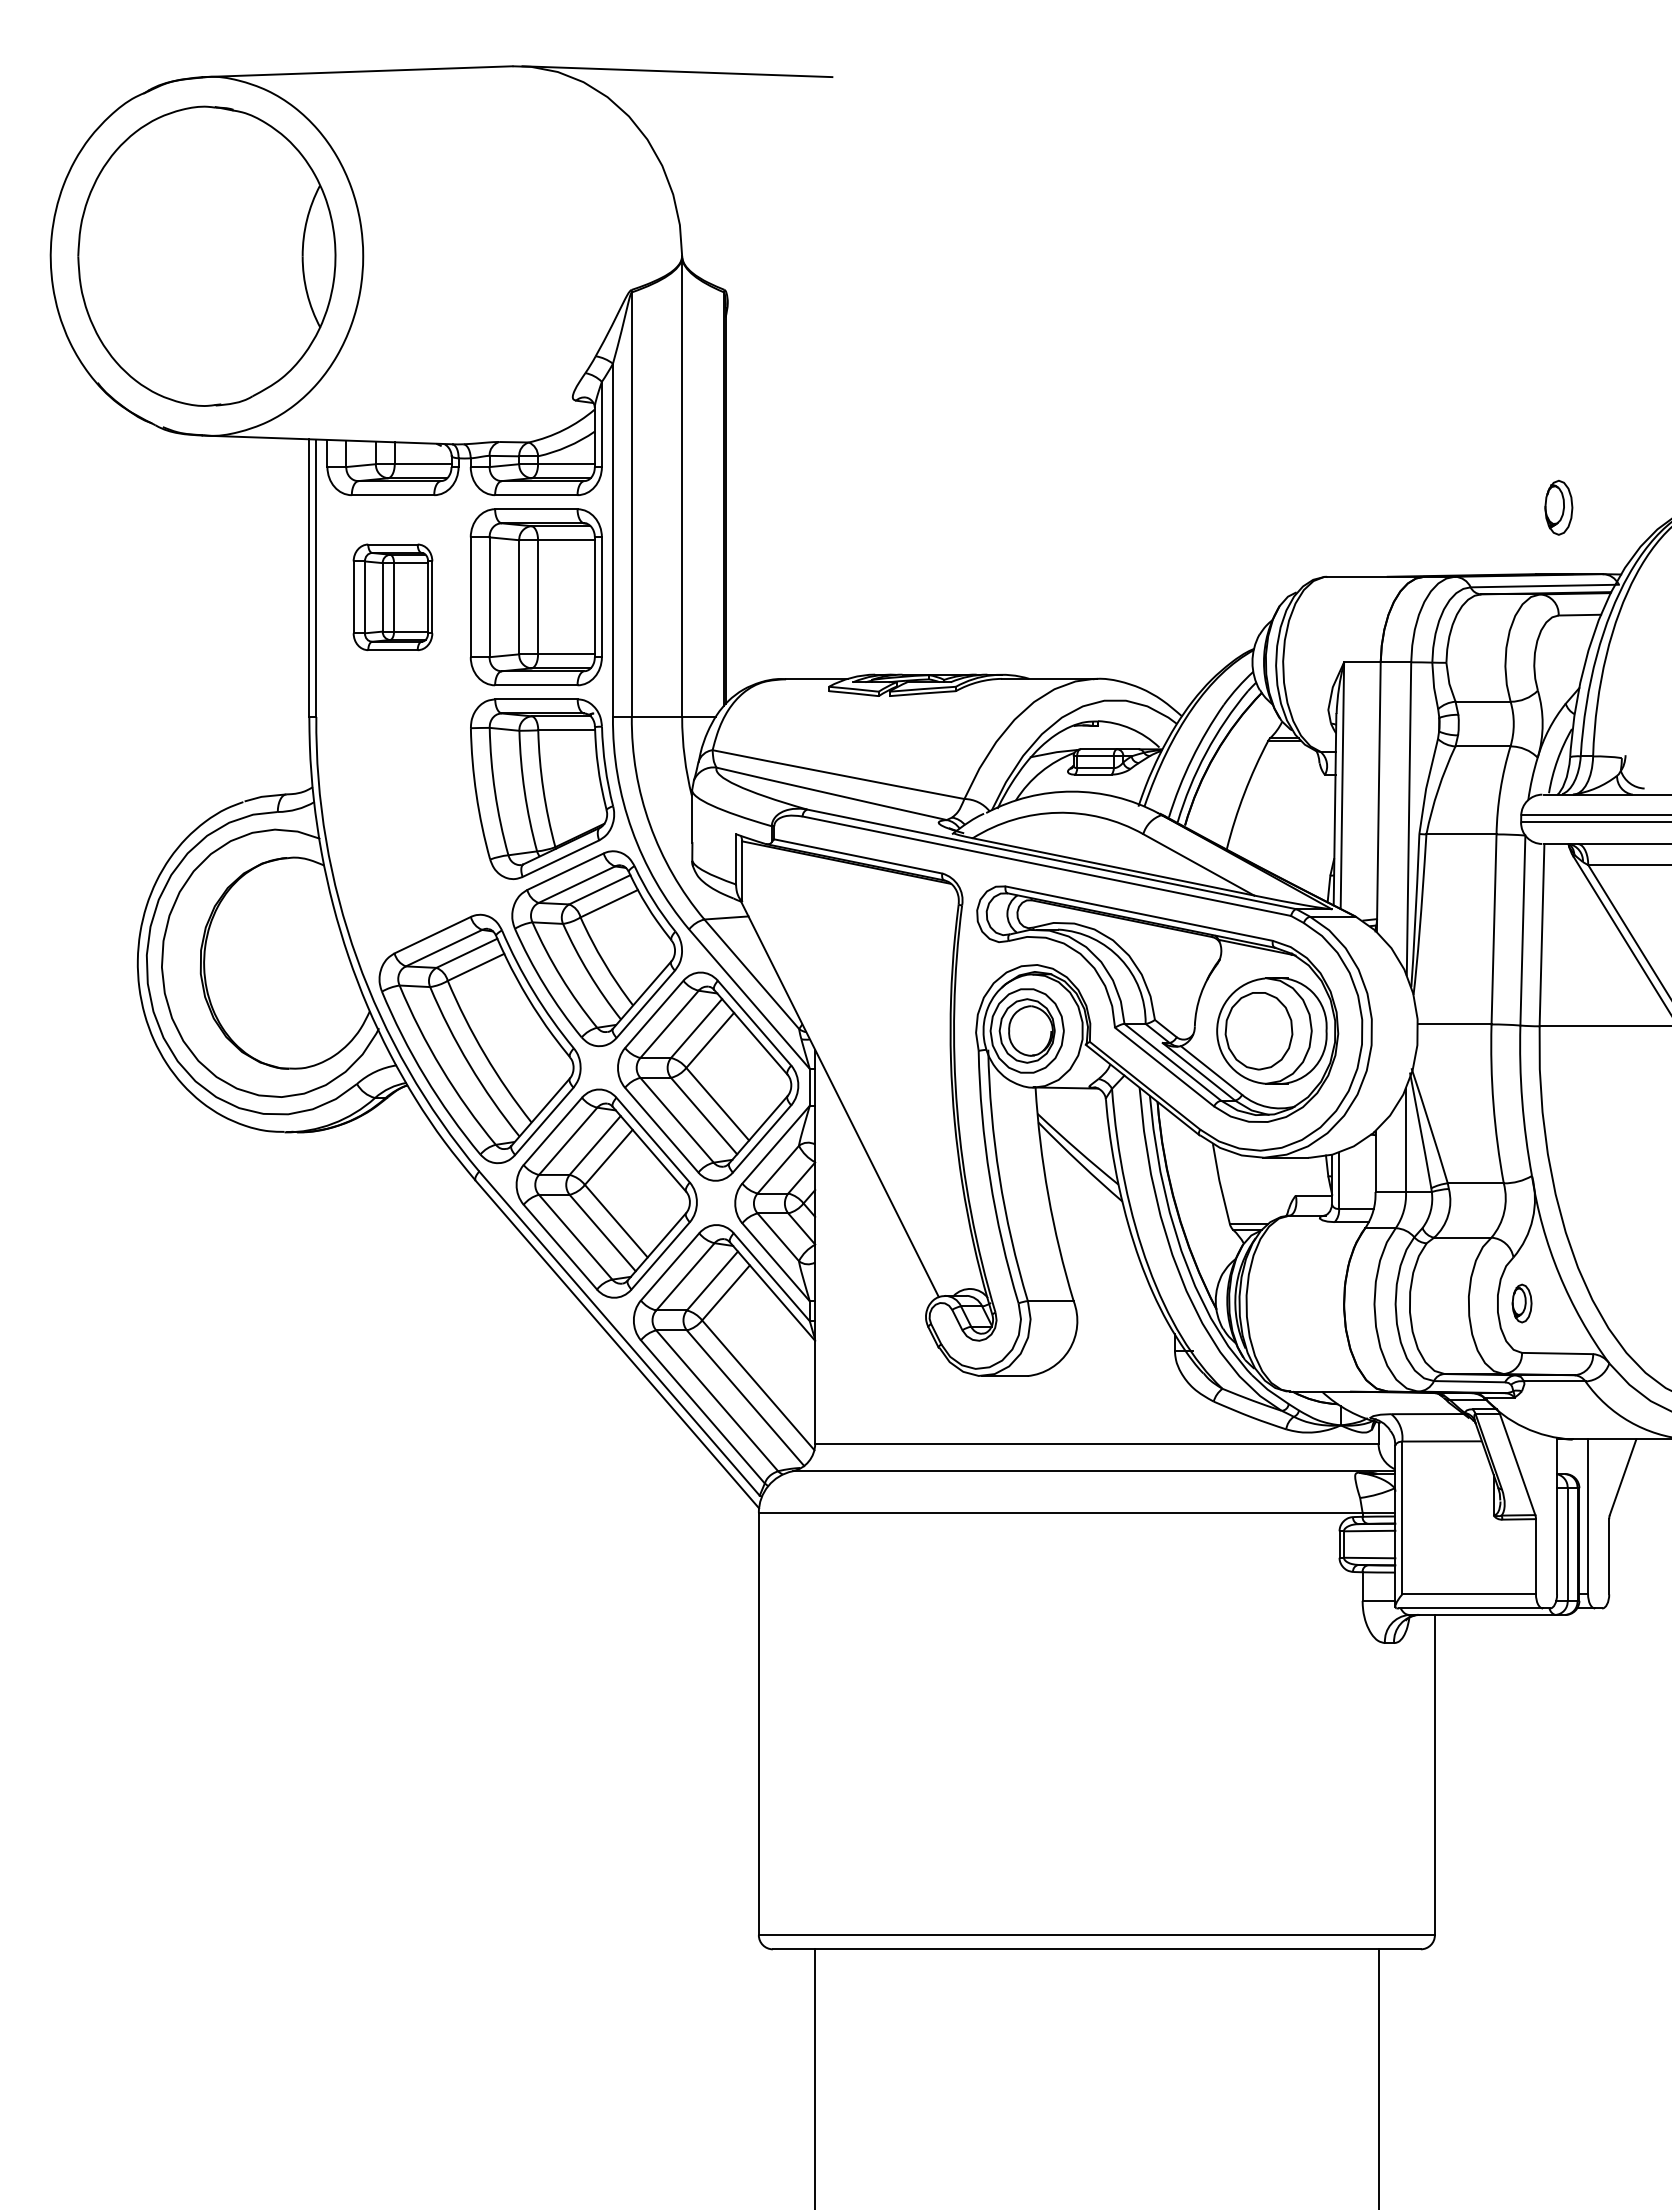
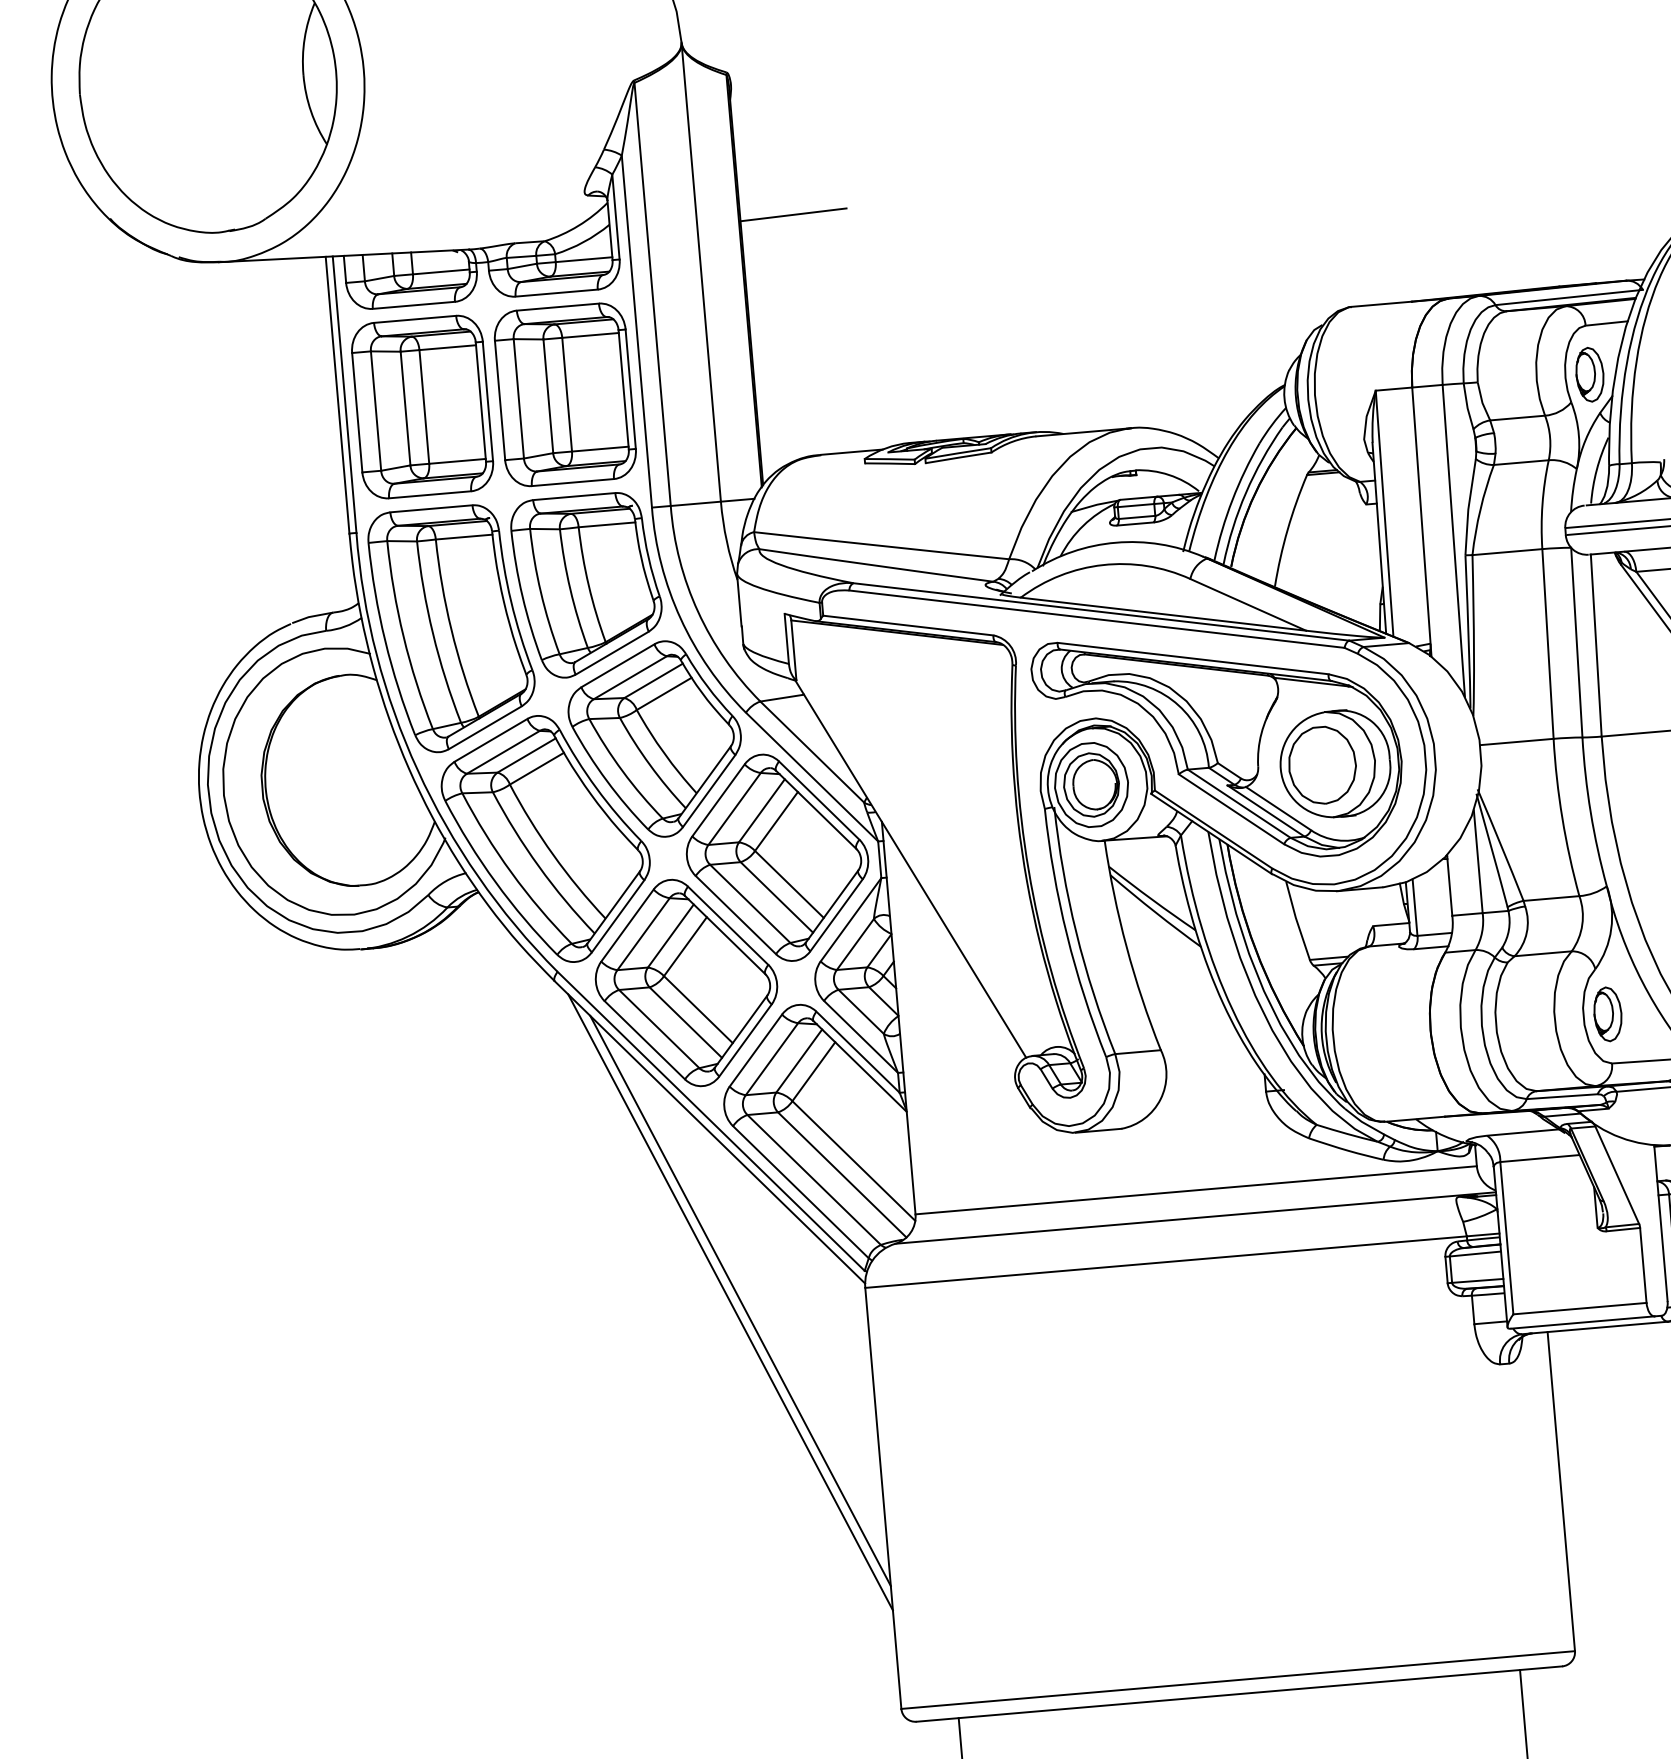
line: (778, 437) -> (793, 214), added
part: (1558, 507) -> (1589, 374), moved
part: (392, 597) -> (422, 407), size x1.67
part: (404, 820) -> (453, 628), added
part: (1521, 1303) -> (1607, 1014), size x1.43
line: (633, 1514) -> (740, 1300), added
line: (622, 1515) -> (729, 1302), added

